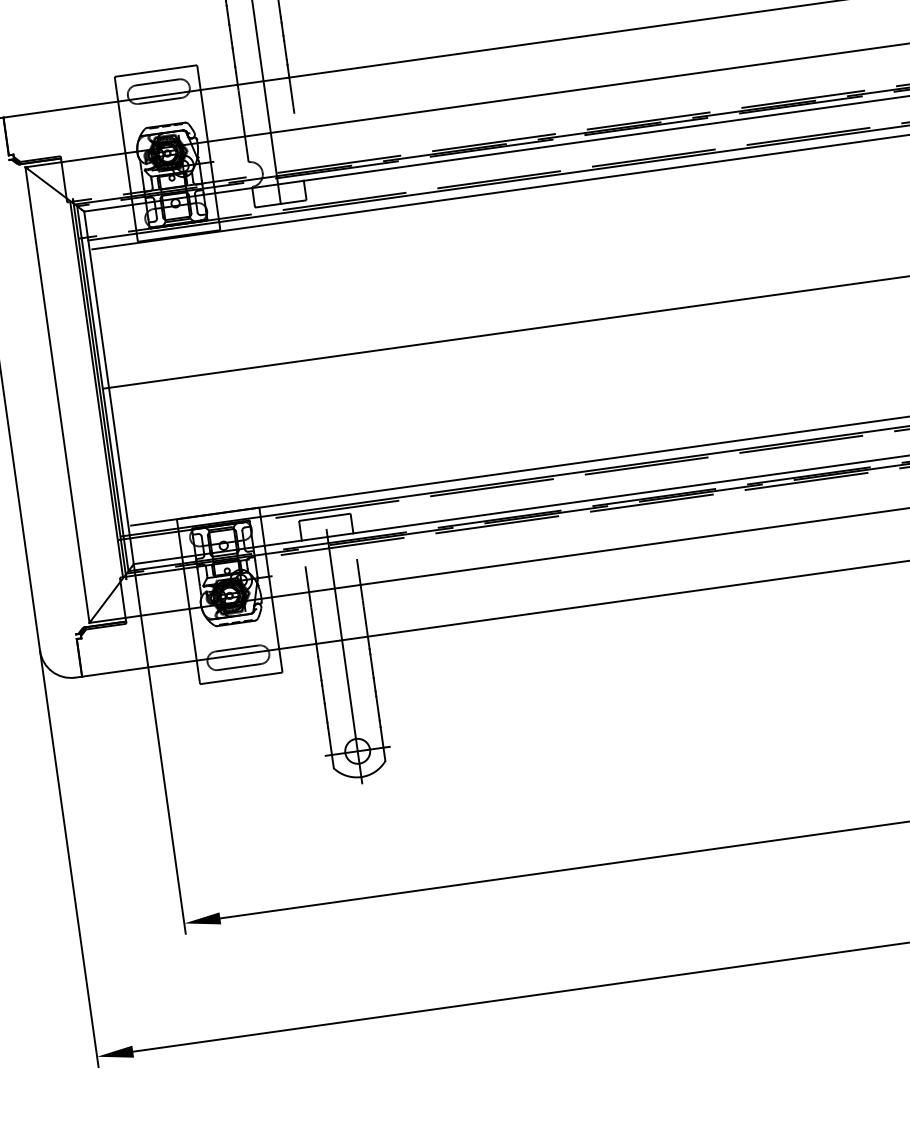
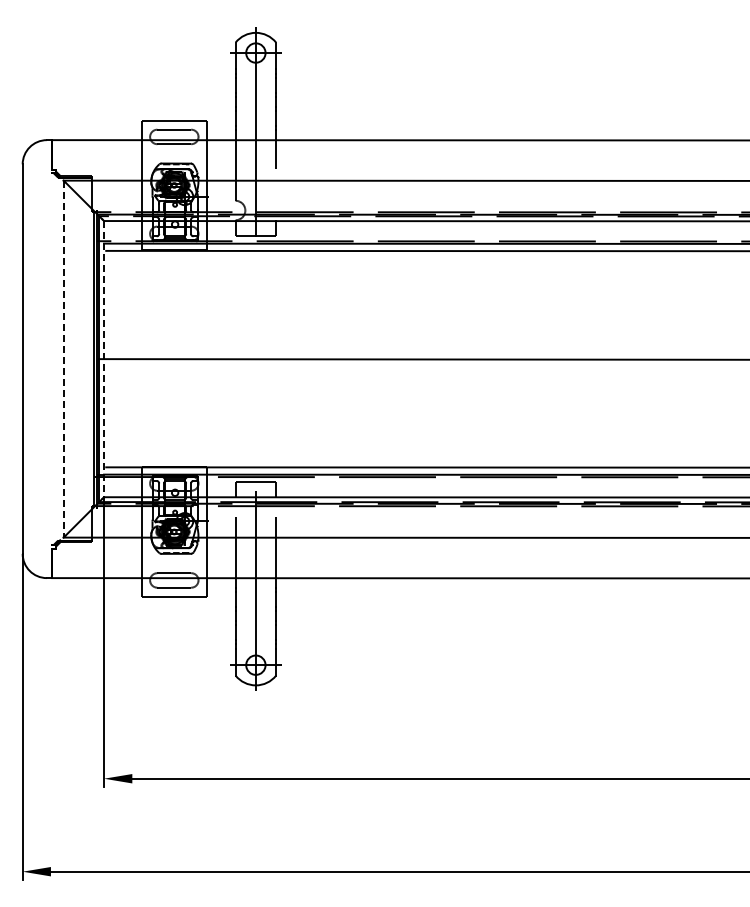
line: (109, 388) -> (104, 359), solid -> dashed
line: (57, 395) -> (63, 359), solid -> dashed

